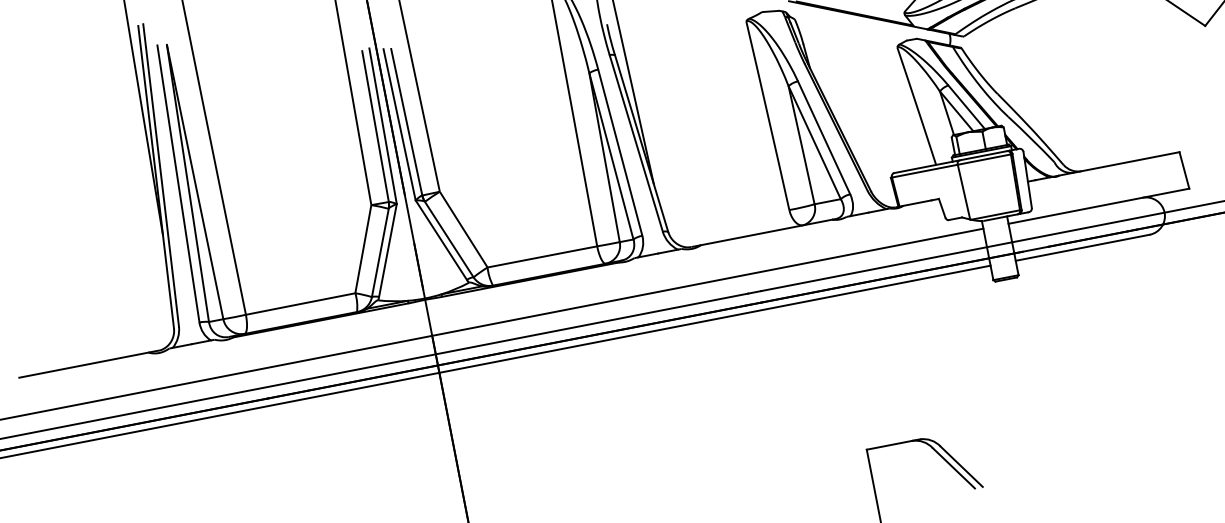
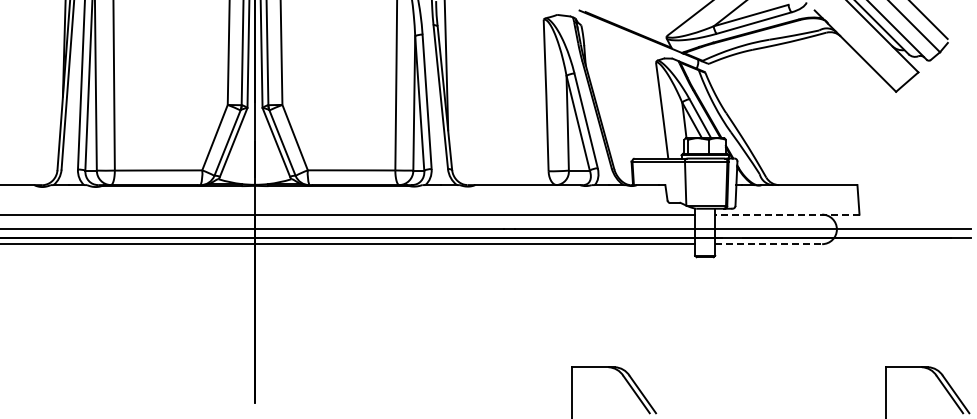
line: (1097, 206) -> (786, 214), solid -> dashed
line: (1083, 247) -> (769, 244), solid -> dashed

